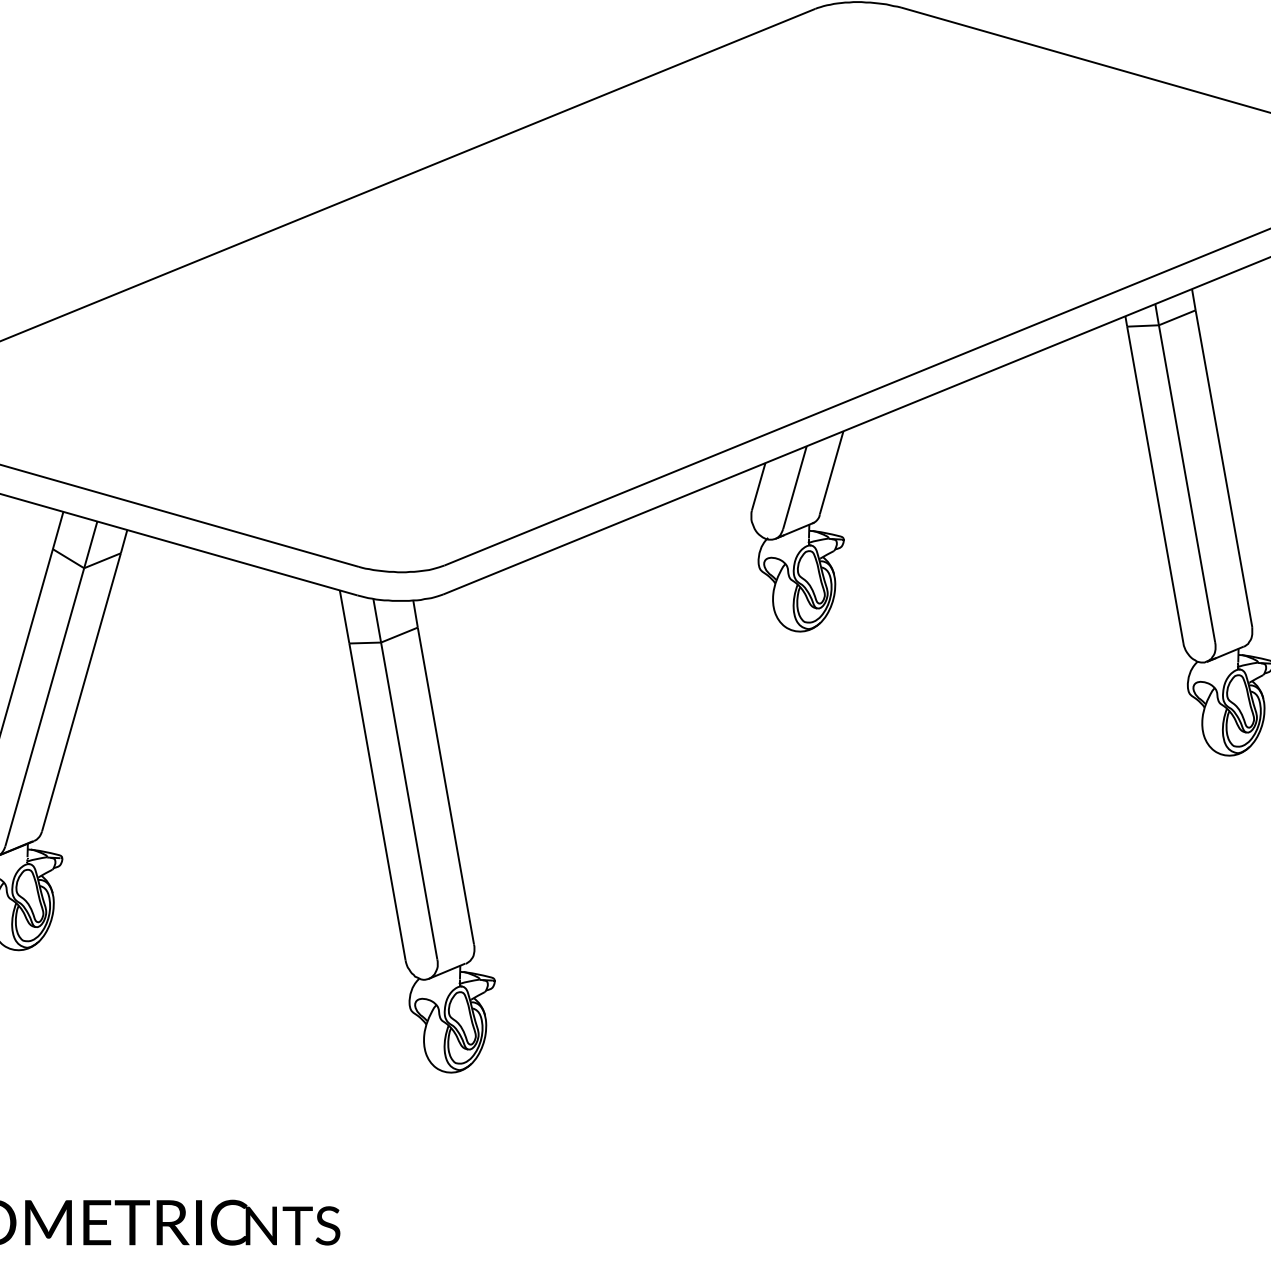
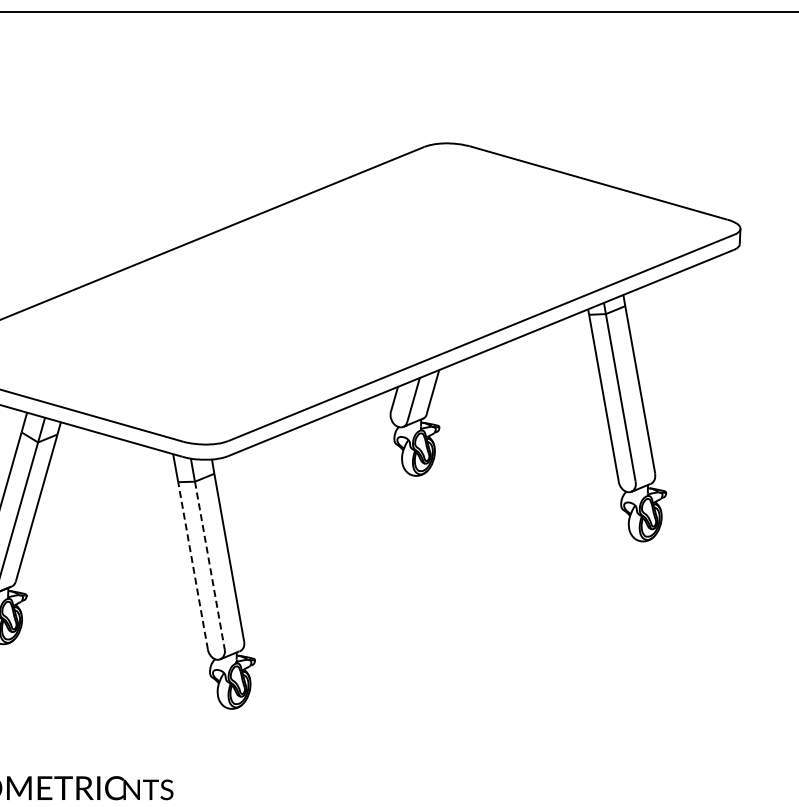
line: (378, 801) -> (193, 565), solid -> dashed
line: (408, 801) -> (209, 565), solid -> dashed

